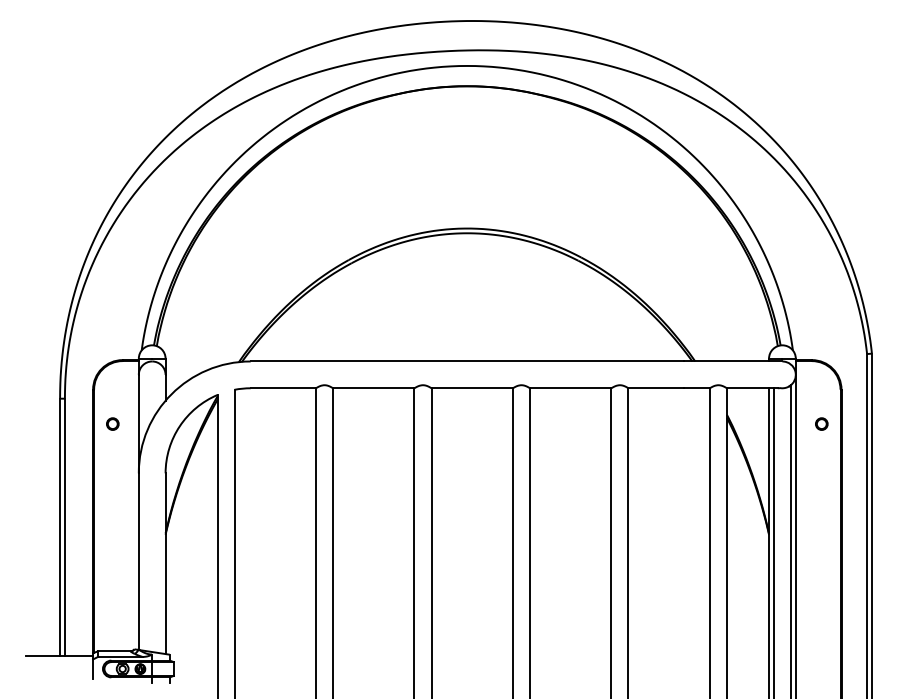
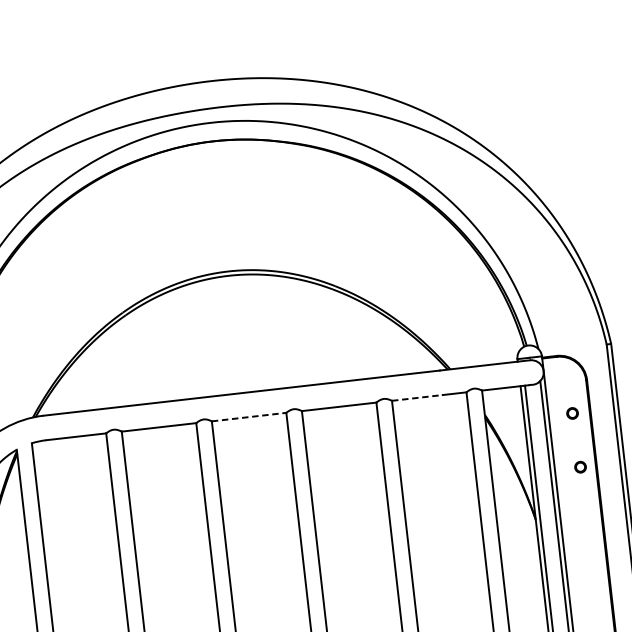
line: (472, 388) -> (249, 417), solid -> dashed
line: (656, 388) -> (417, 398), solid -> dashed
circle: (823, 482) -> (580, 466), added

